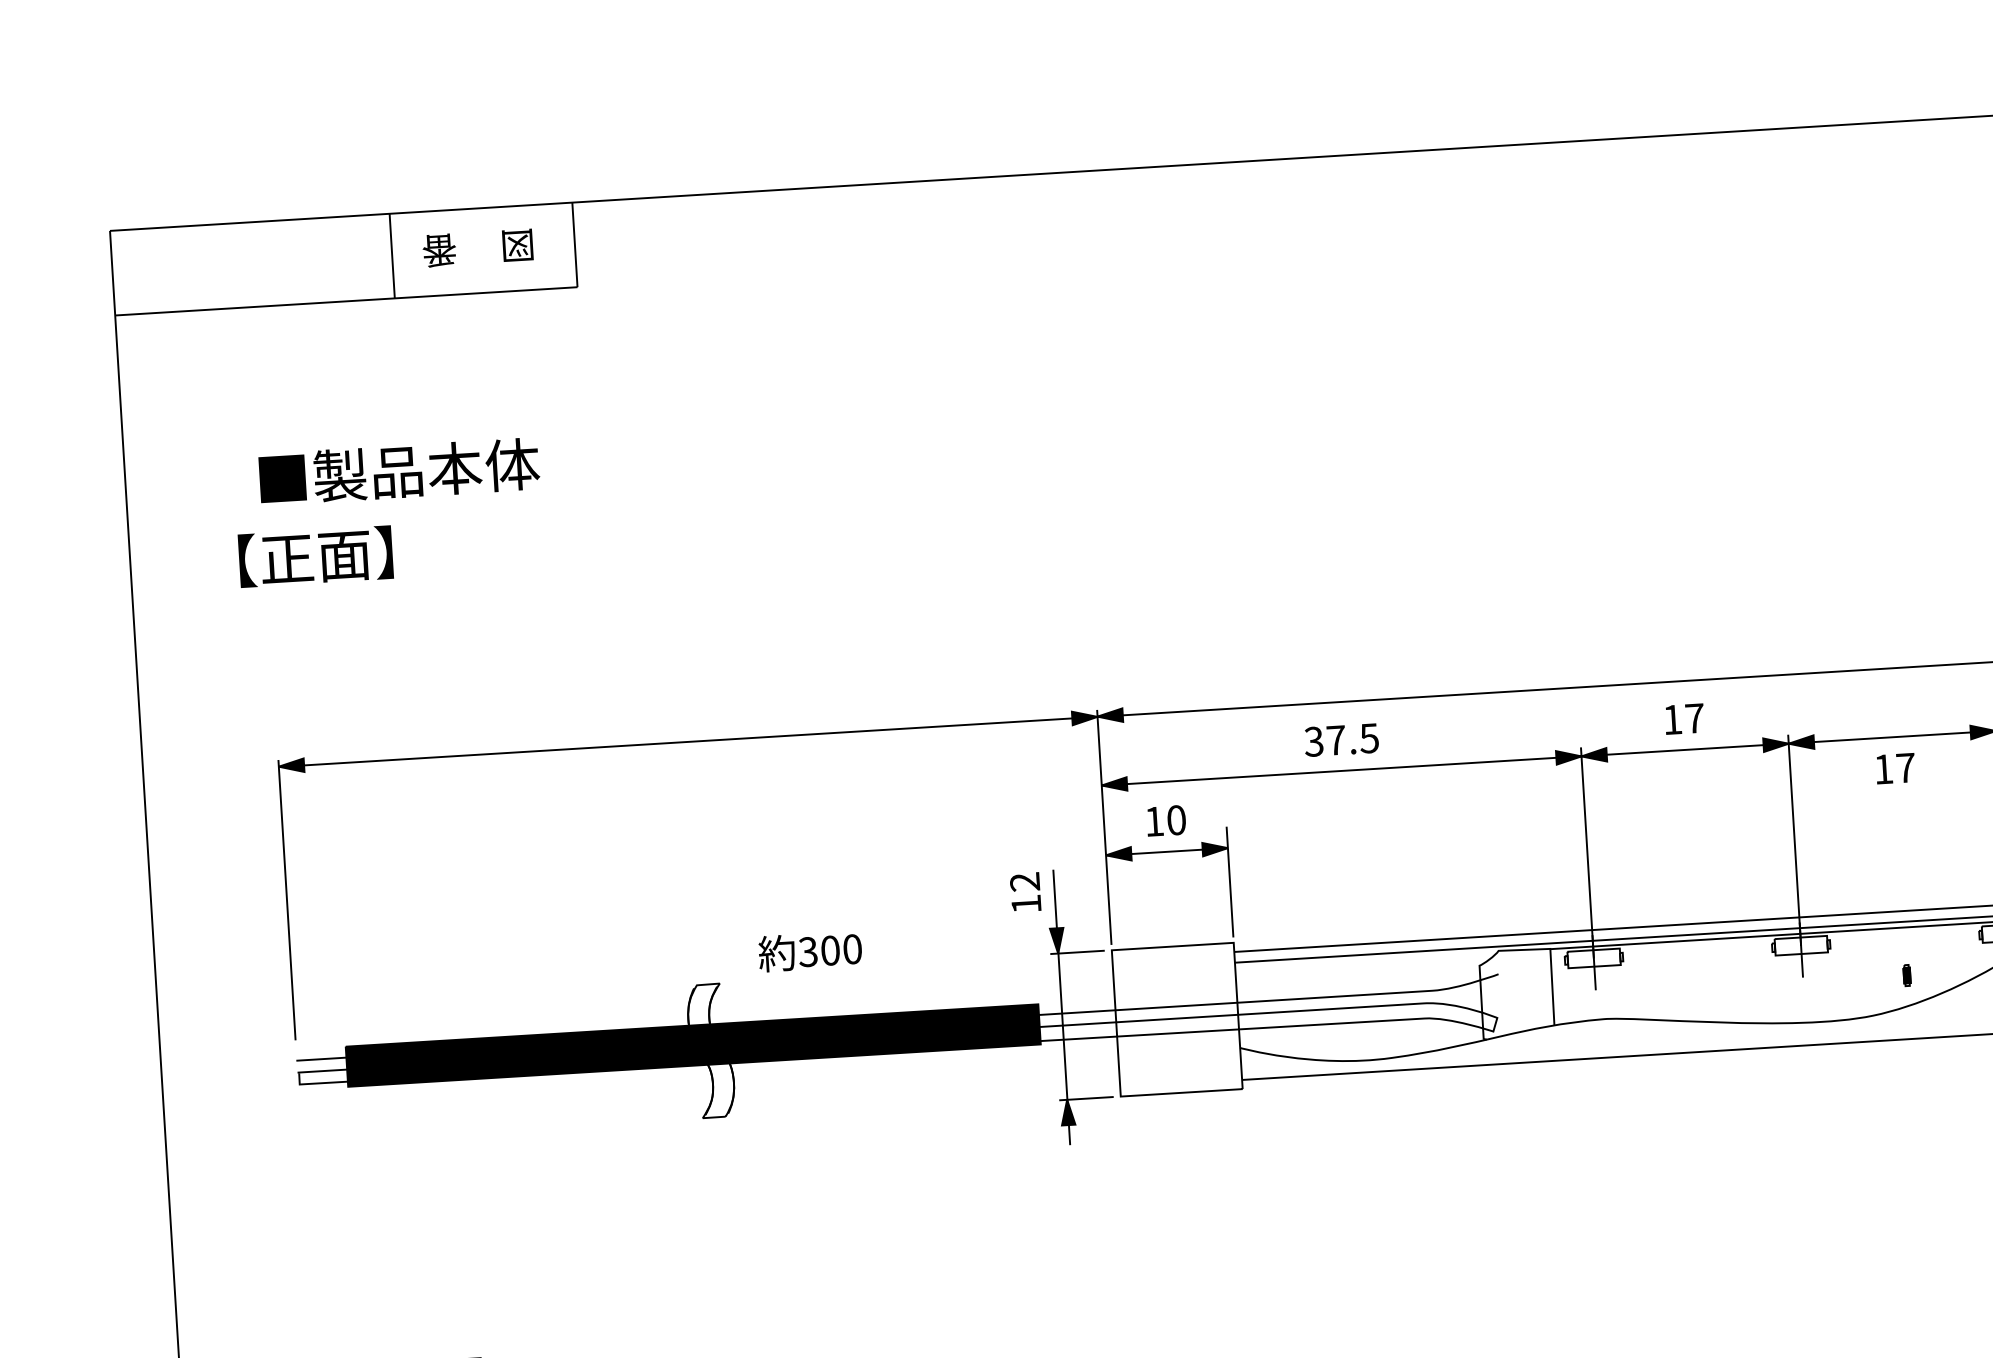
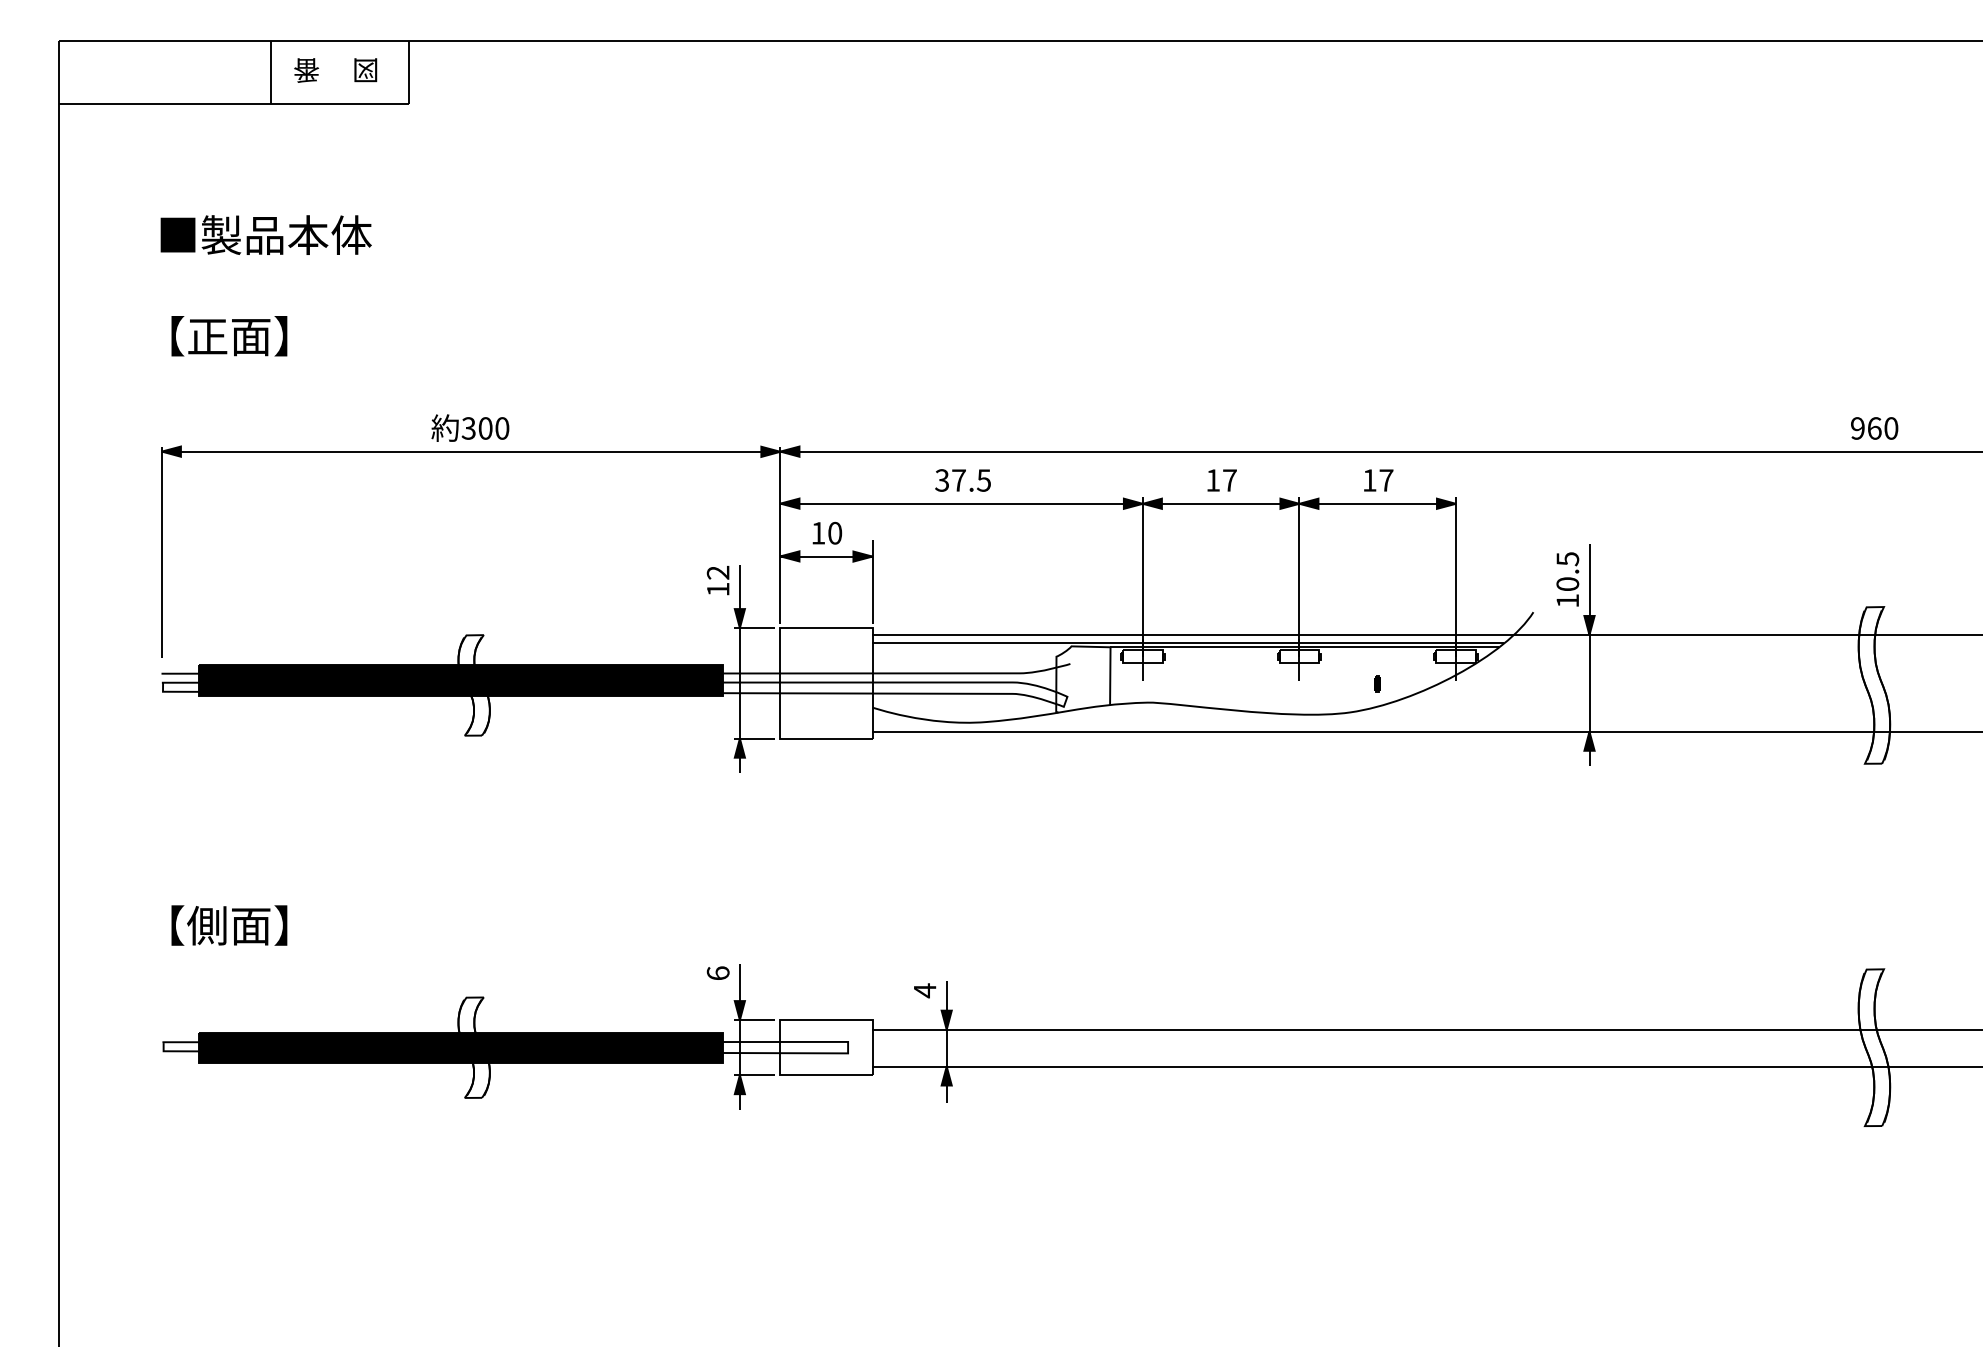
text: (315, 557) -> (229, 336), moved
text: (1895, 768) -> (1378, 480), moved
text: (810, 950) -> (470, 427), moved

